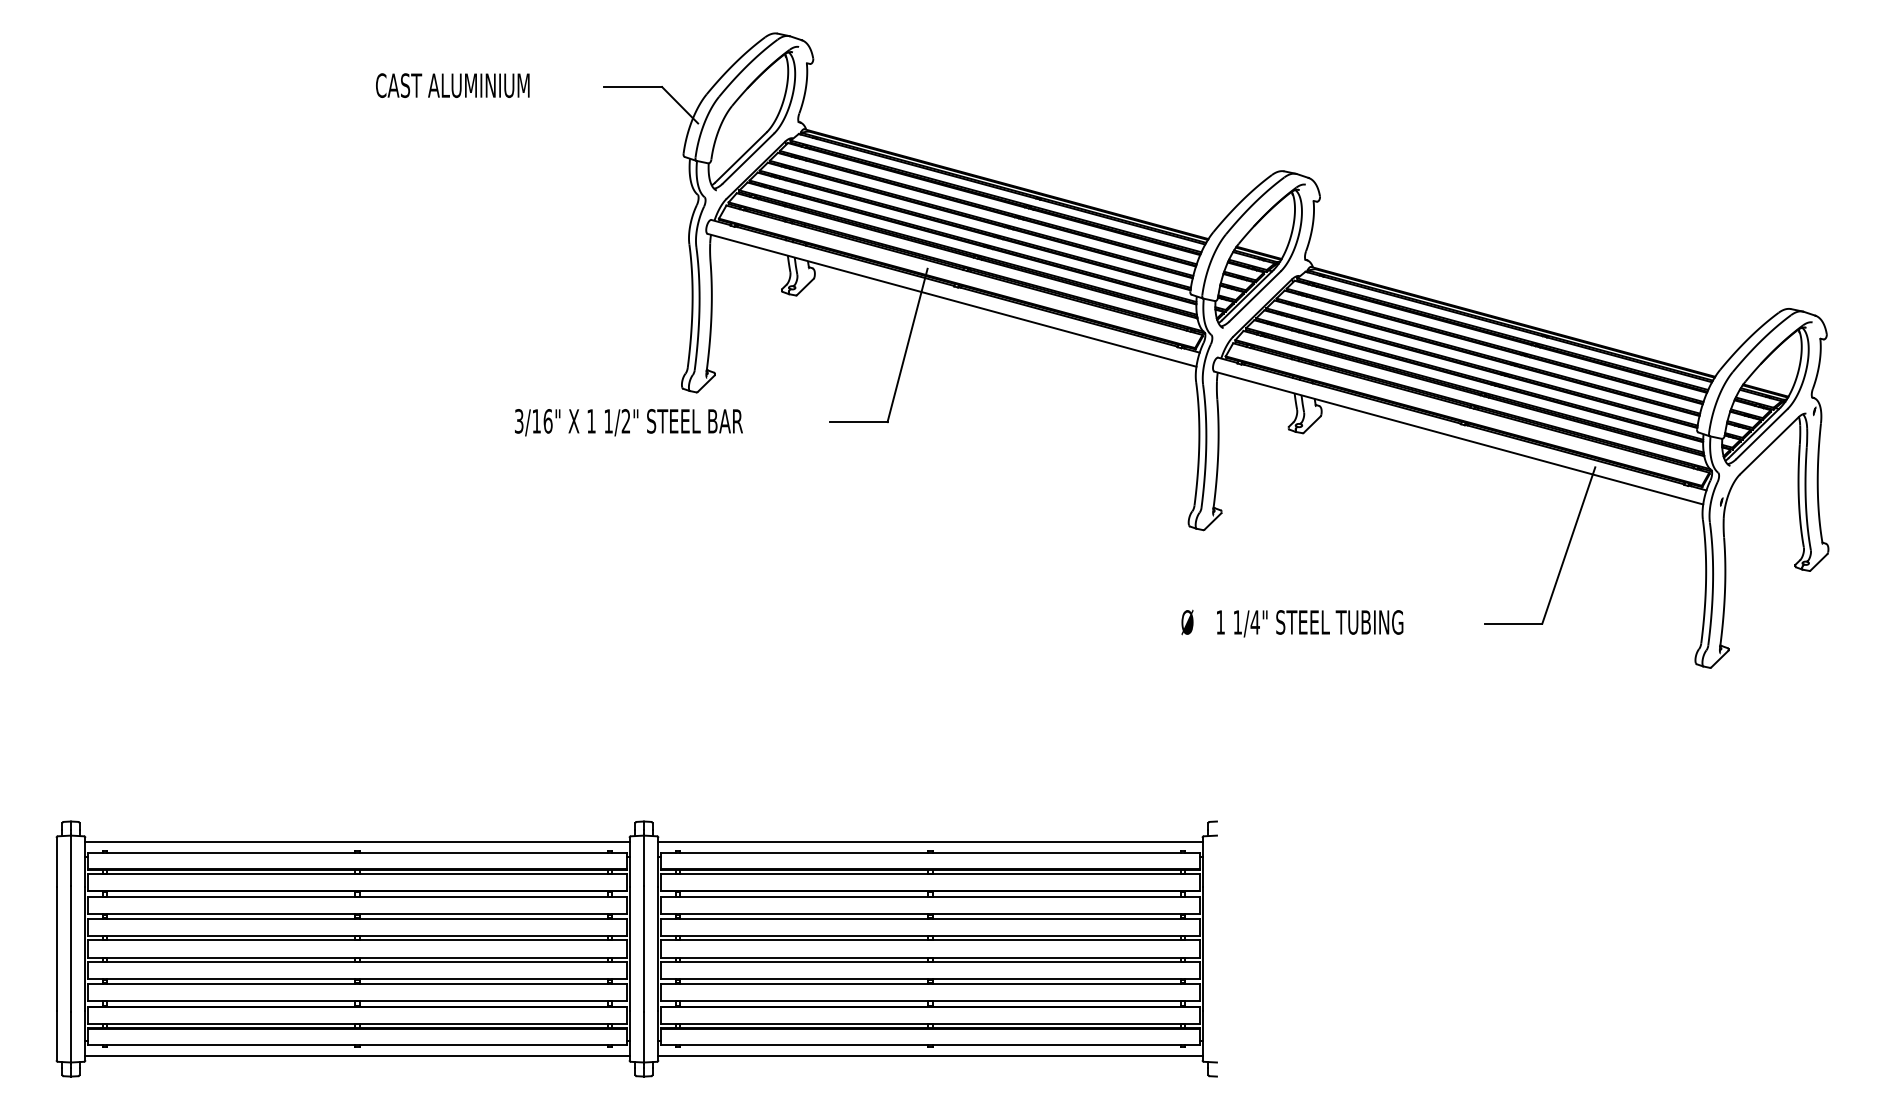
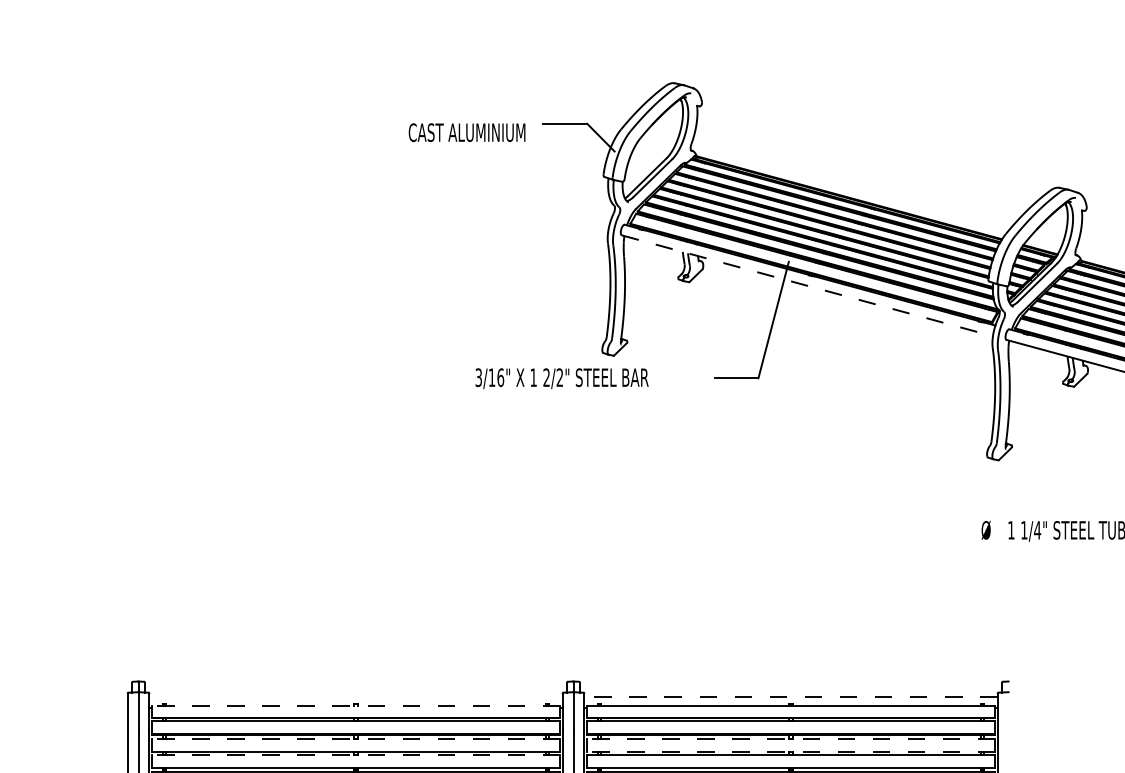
text: (452, 85) -> (466, 132), moved
line: (952, 300) -> (807, 285), solid -> dashed
text: (608, 421) -> (546, 377), 1/2" -> 2/2"
line: (357, 842) -> (356, 697), removed
line: (929, 842) -> (790, 697), solid -> dashed
line: (356, 853) -> (355, 705), solid -> dashed
line: (356, 897) -> (355, 739), solid -> dashed
line: (929, 897) -> (790, 739), solid -> dashed
line: (929, 914) -> (790, 752), solid -> dashed
line: (356, 918) -> (355, 755), solid -> dashed

